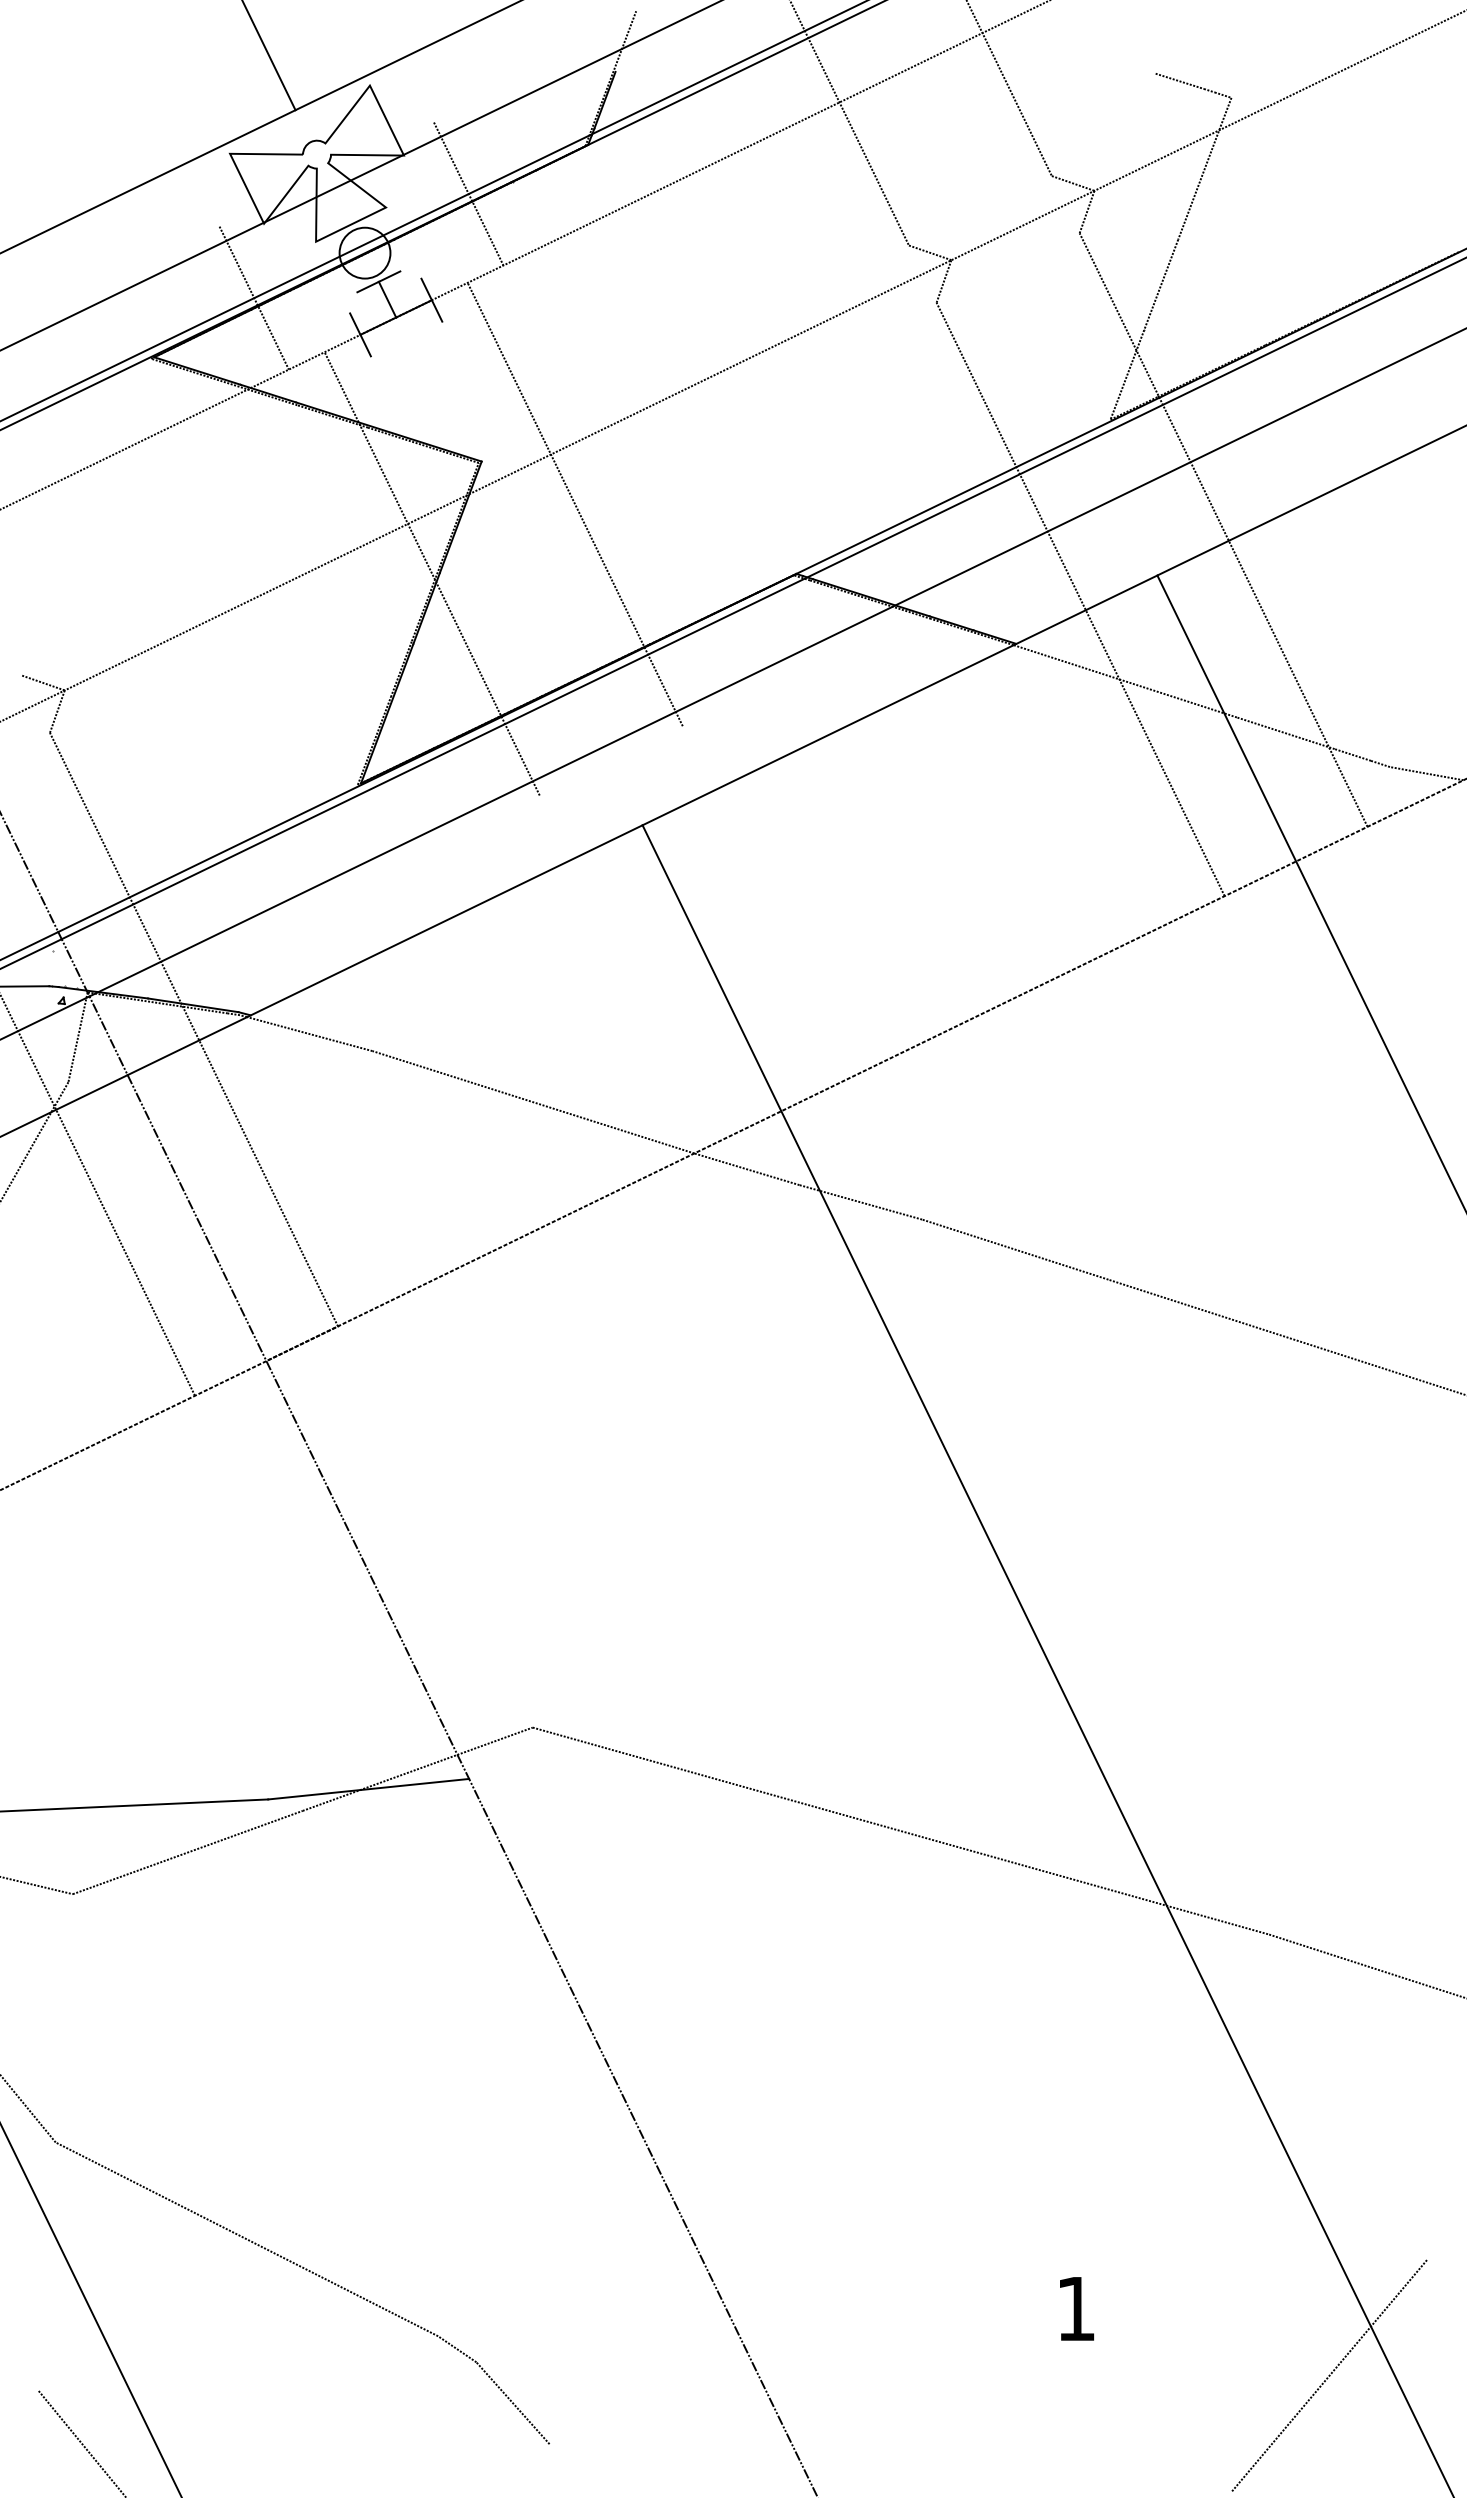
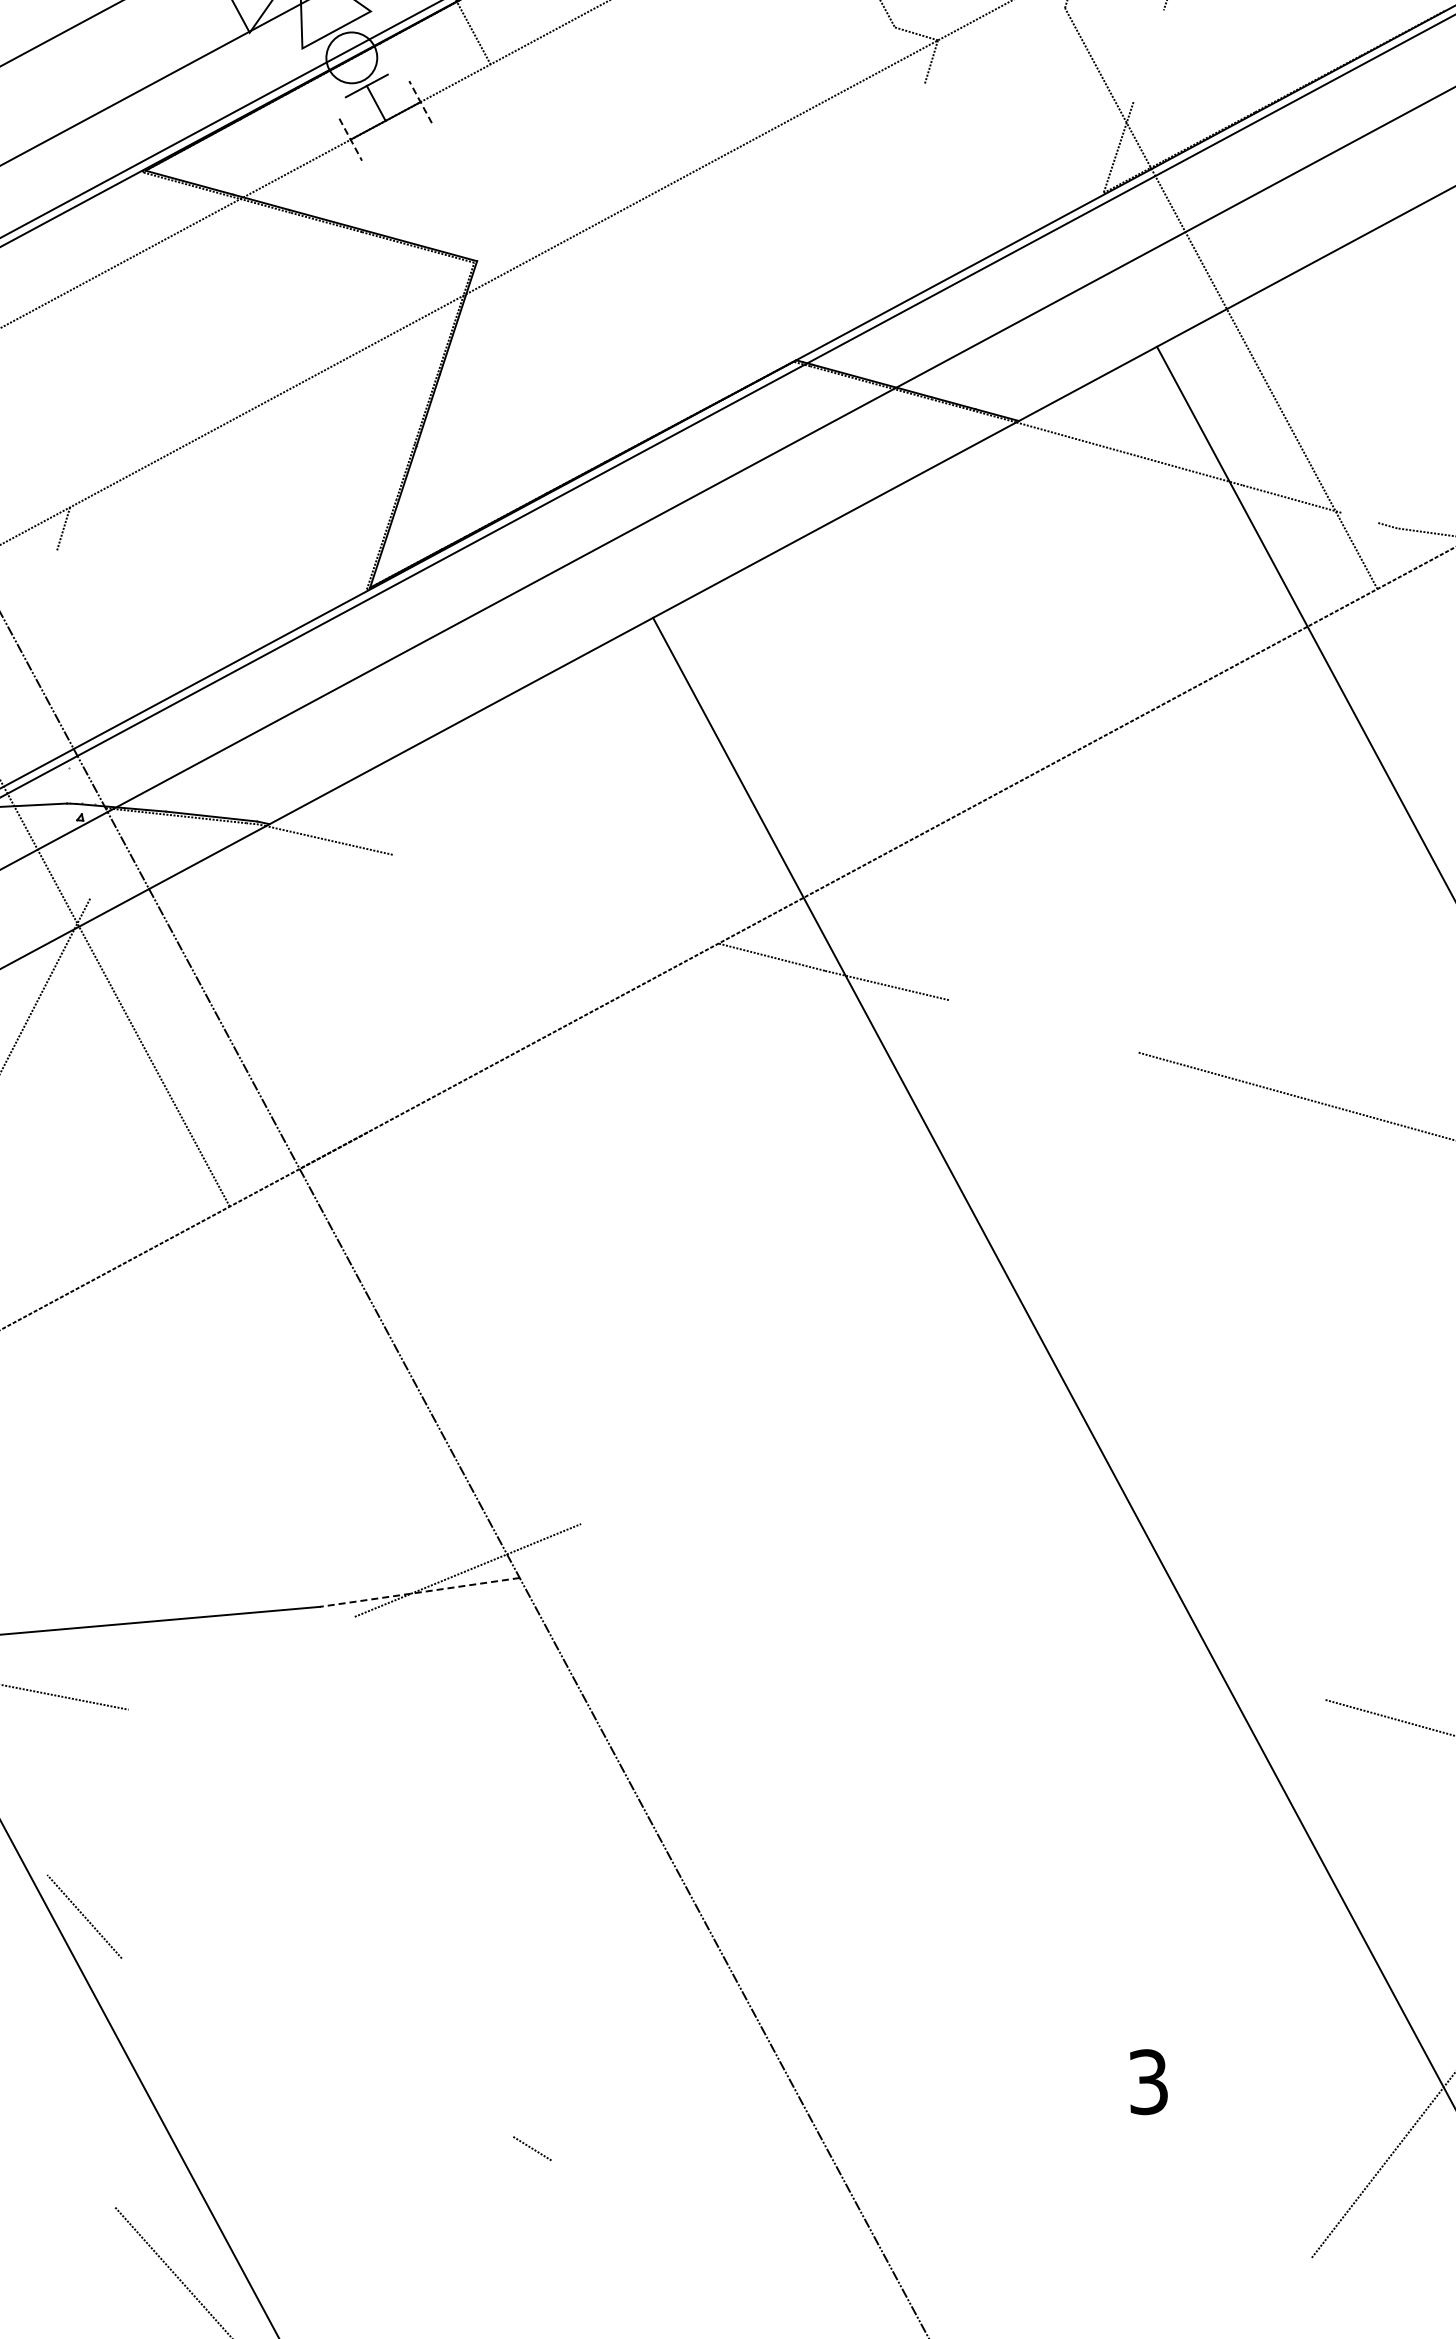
line: (1161, 284) -> (1148, 55), removed
line: (253, 297) -> (242, 106), removed
line: (431, 300) -> (420, 102), solid -> dashed
line: (360, 334) -> (350, 139), solid -> dashed
line: (574, 504) -> (571, 300), removed
line: (431, 573) -> (431, 375), removed
line: (1080, 599) -> (1081, 373), removed
line: (43, 682) -> (48, 500), removed
line: (1352, 754) -> (1359, 517), removed
line: (193, 1029) -> (212, 840), removed
line: (77, 1037) -> (97, 853), removed
line: (533, 1102) -> (555, 899), removed
line: (1015, 1249) -> (1043, 1026), removed
line: (368, 1789) -> (419, 1592), solid -> dashed
line: (900, 1830) -> (952, 1611), removed
line: (187, 1852) -> (241, 1663), removed
line: (246, 2239) -> (316, 2047), removed
text: (1075, 2308) -> (1147, 2081), 1 -> 3
line: (512, 2403) -> (589, 2200), removed

